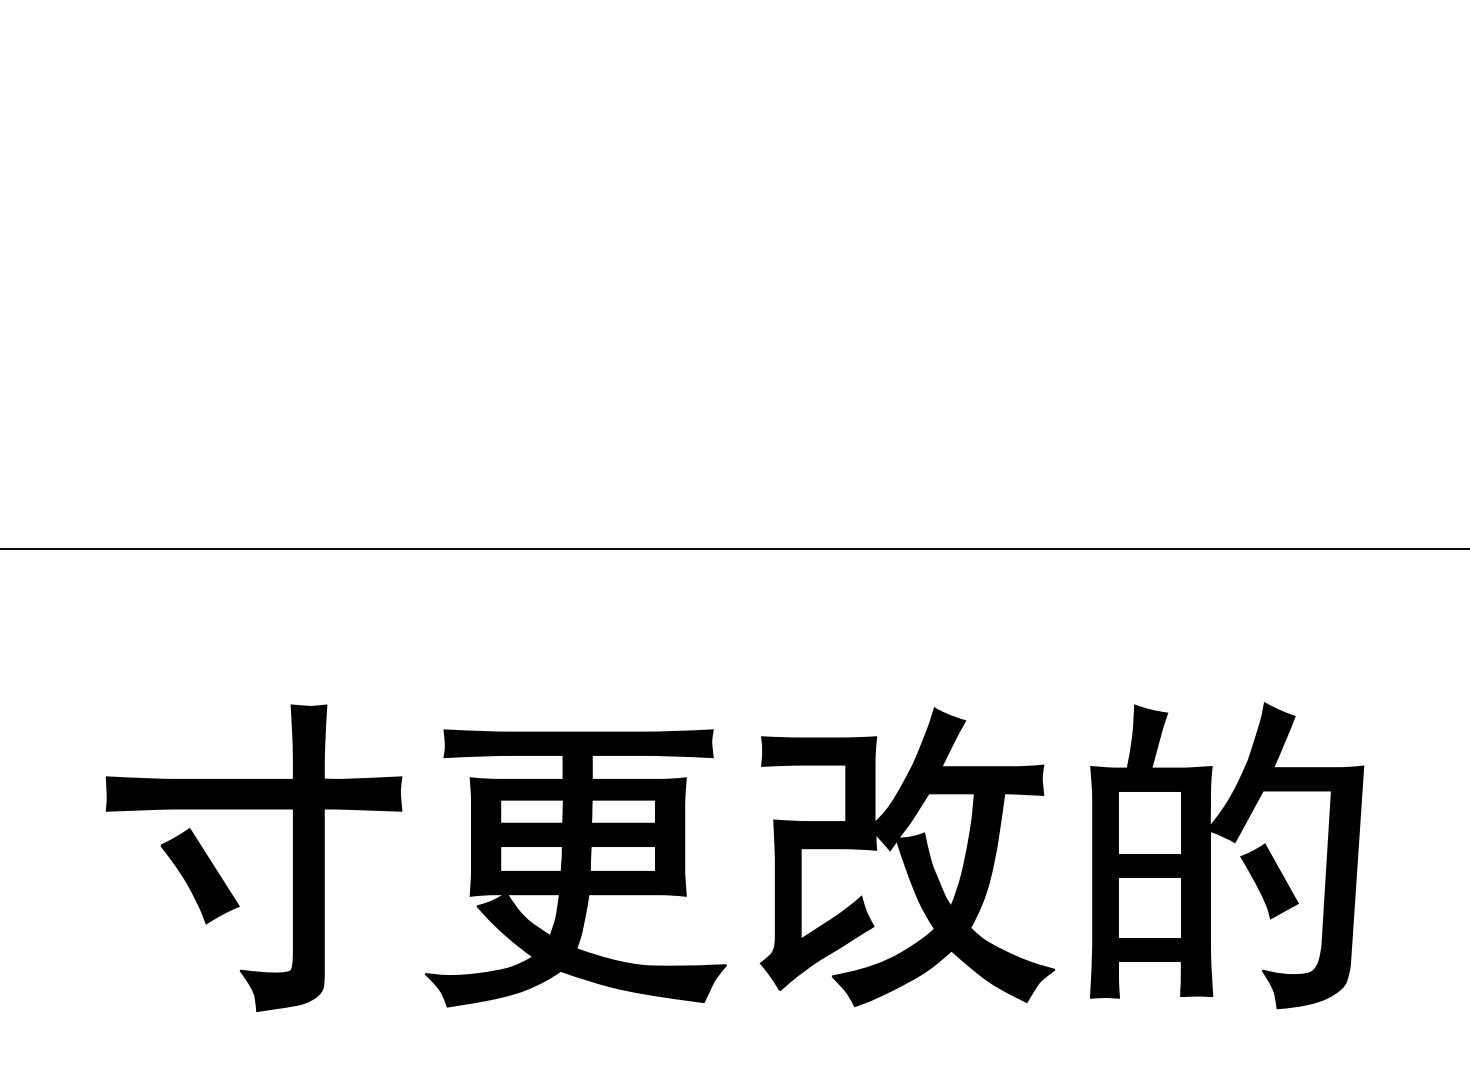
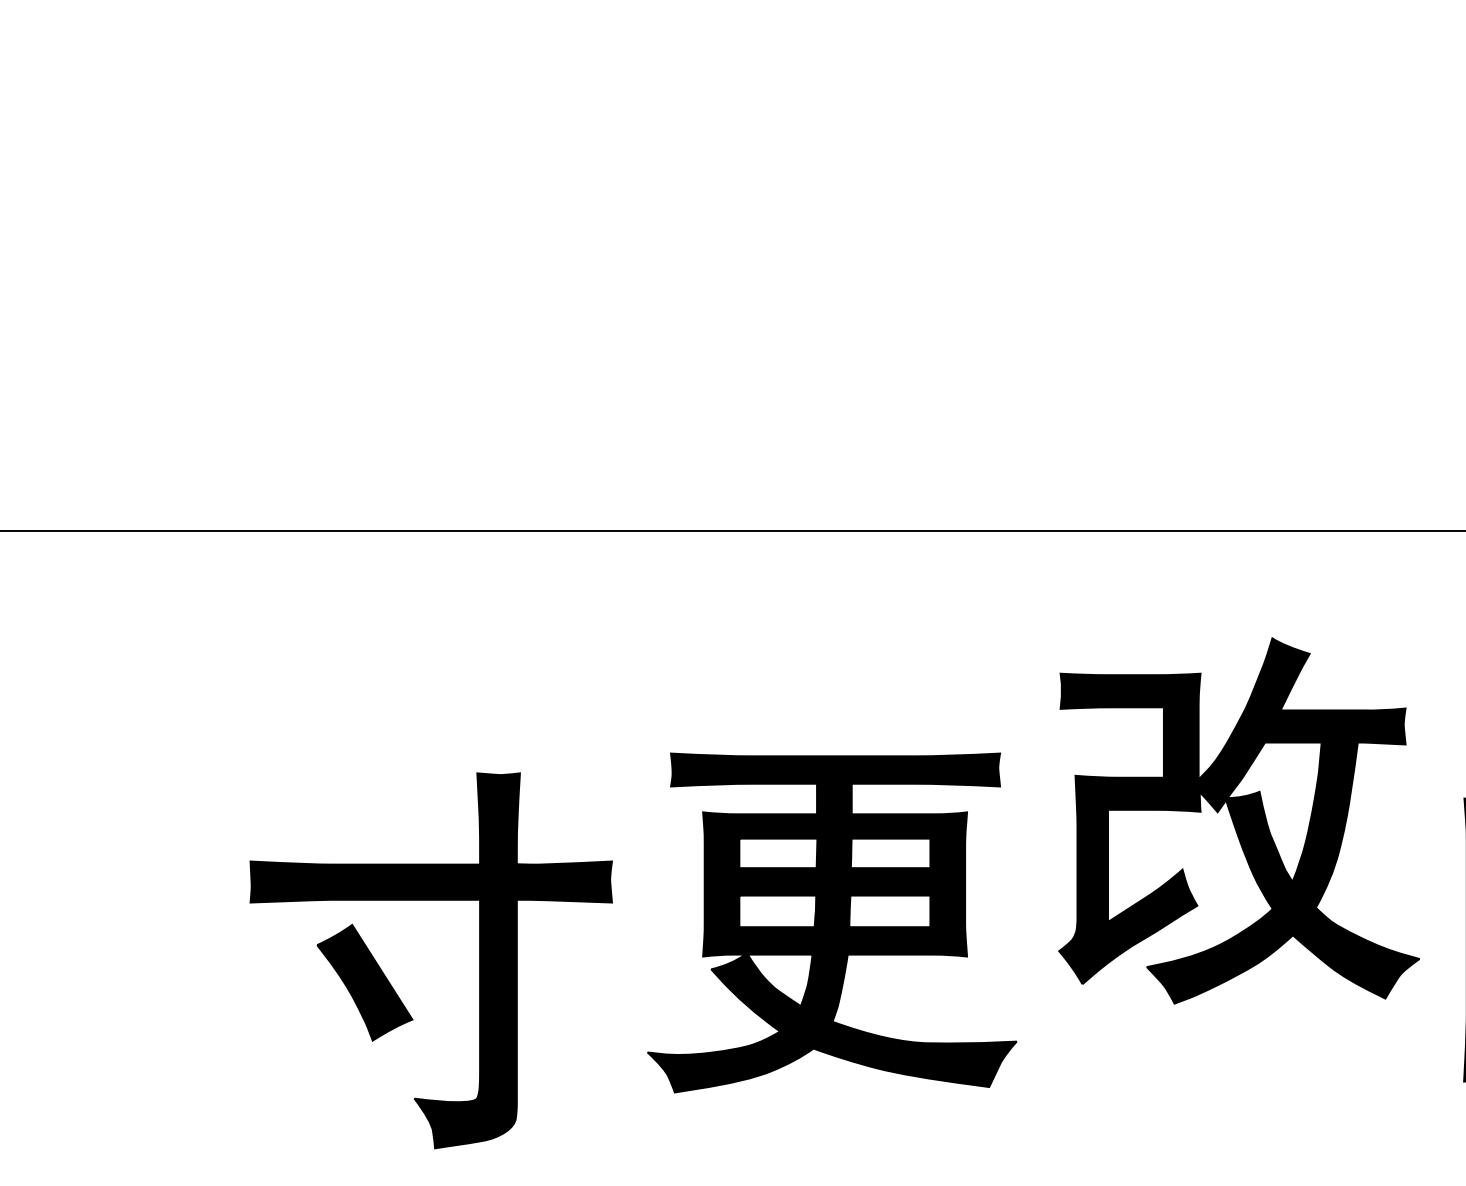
part: (906, 857) -> (1237, 821), moved
part: (222, 878) -> (392, 985), moved

